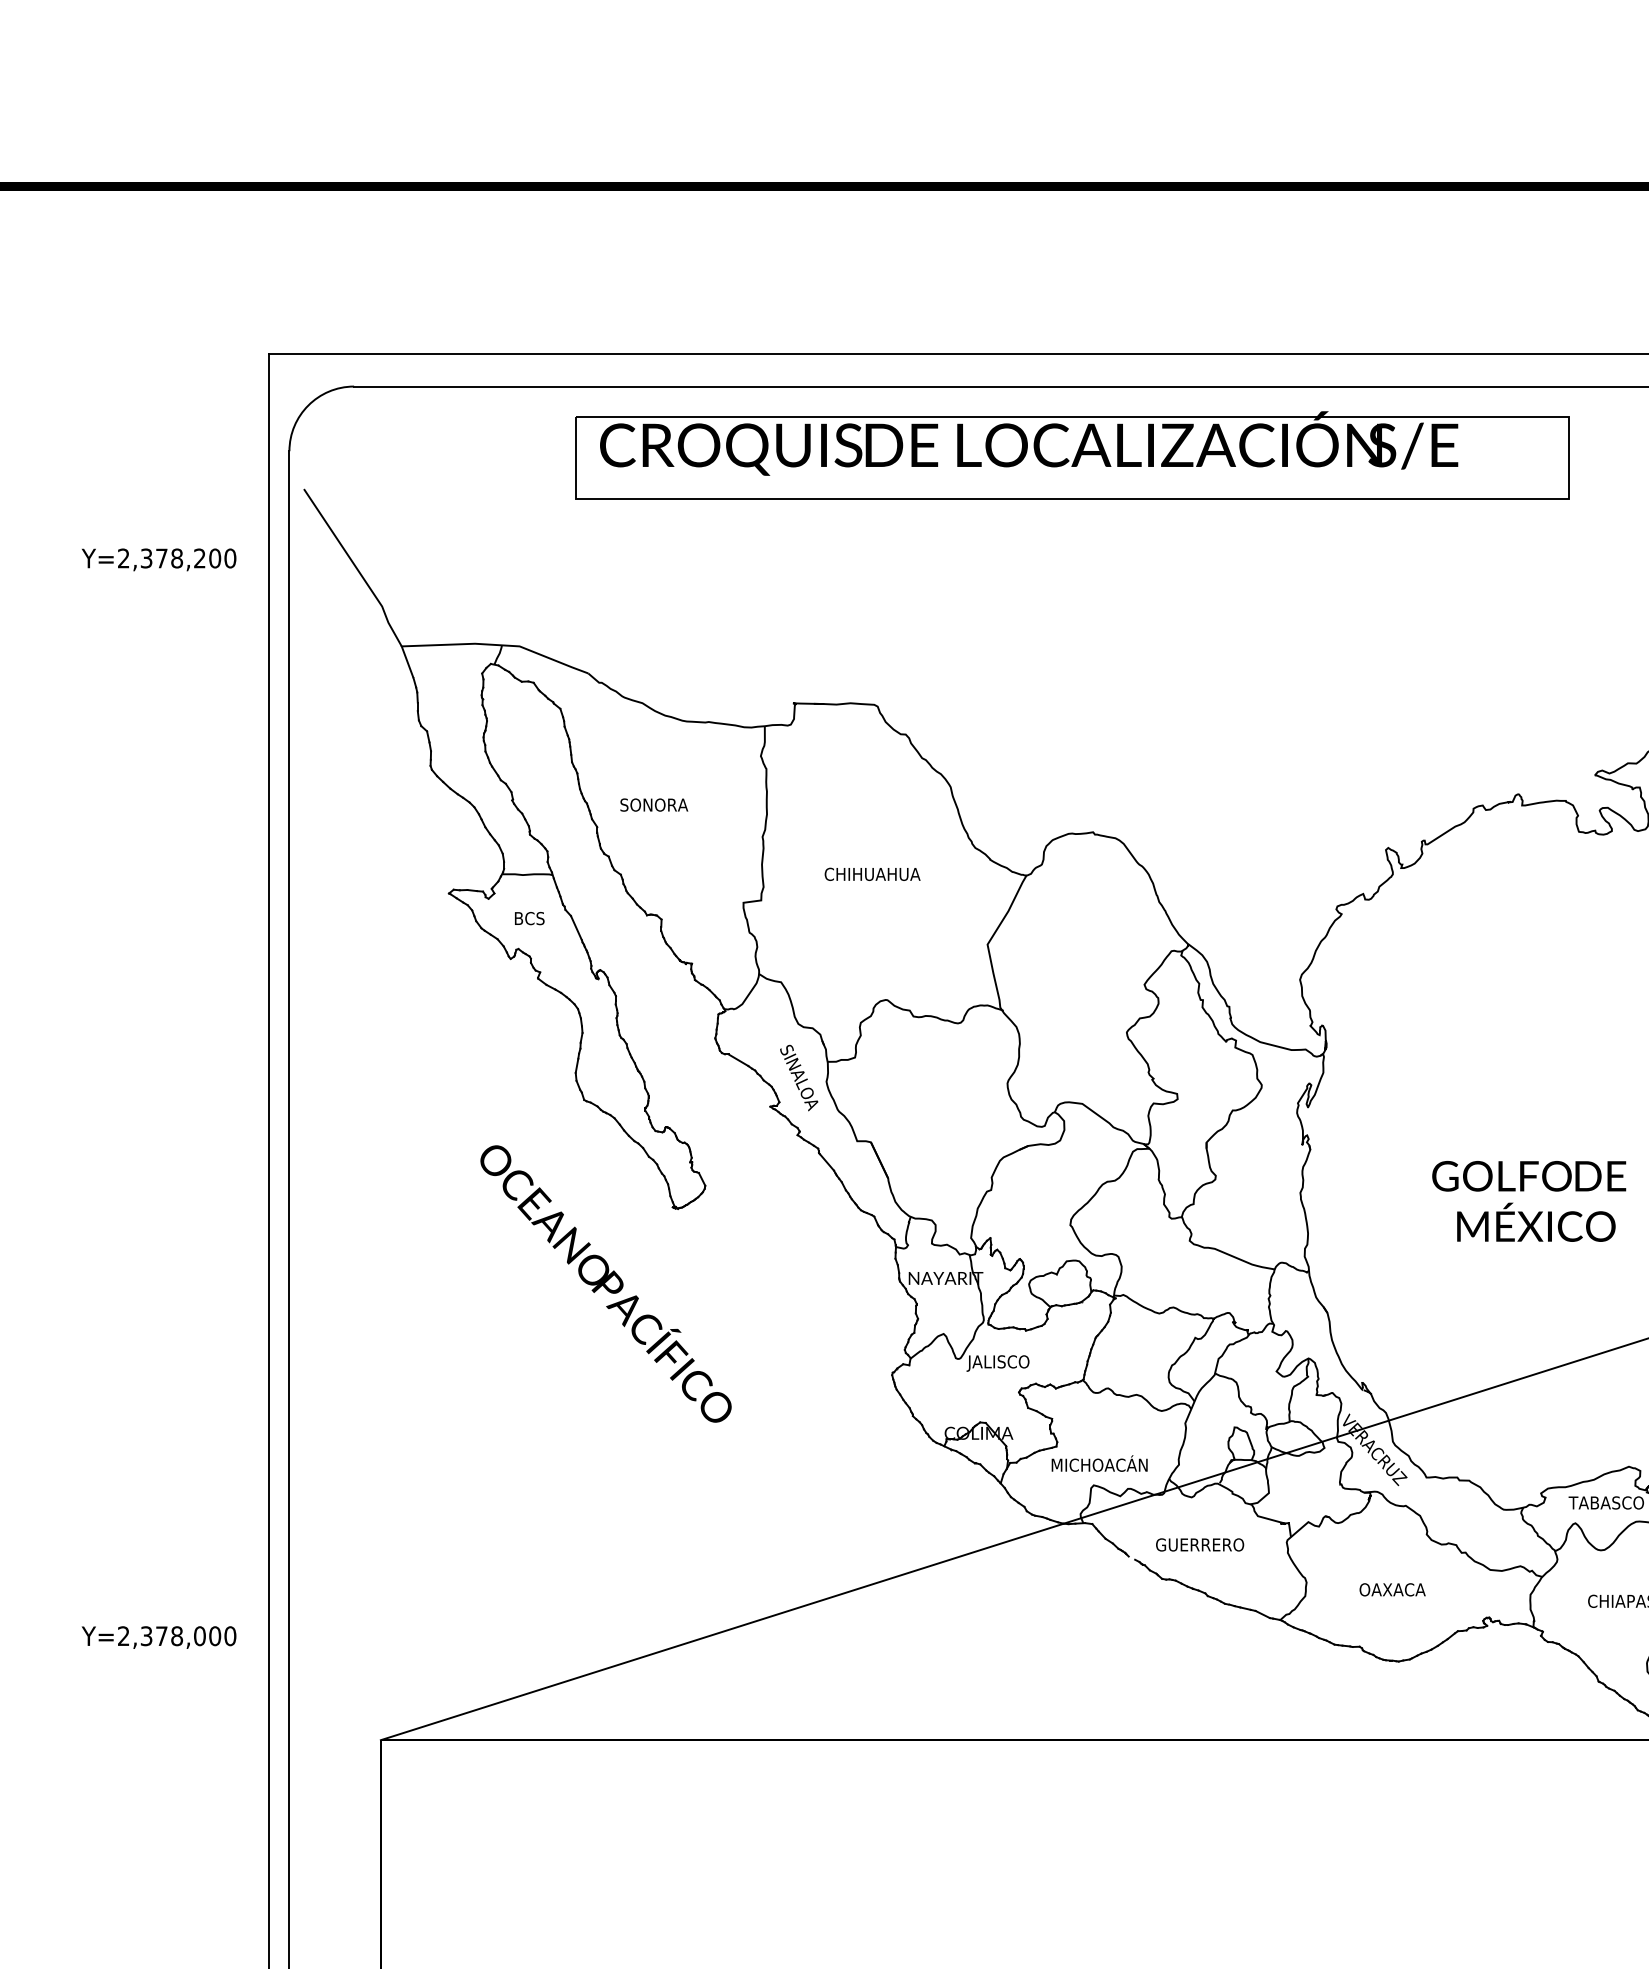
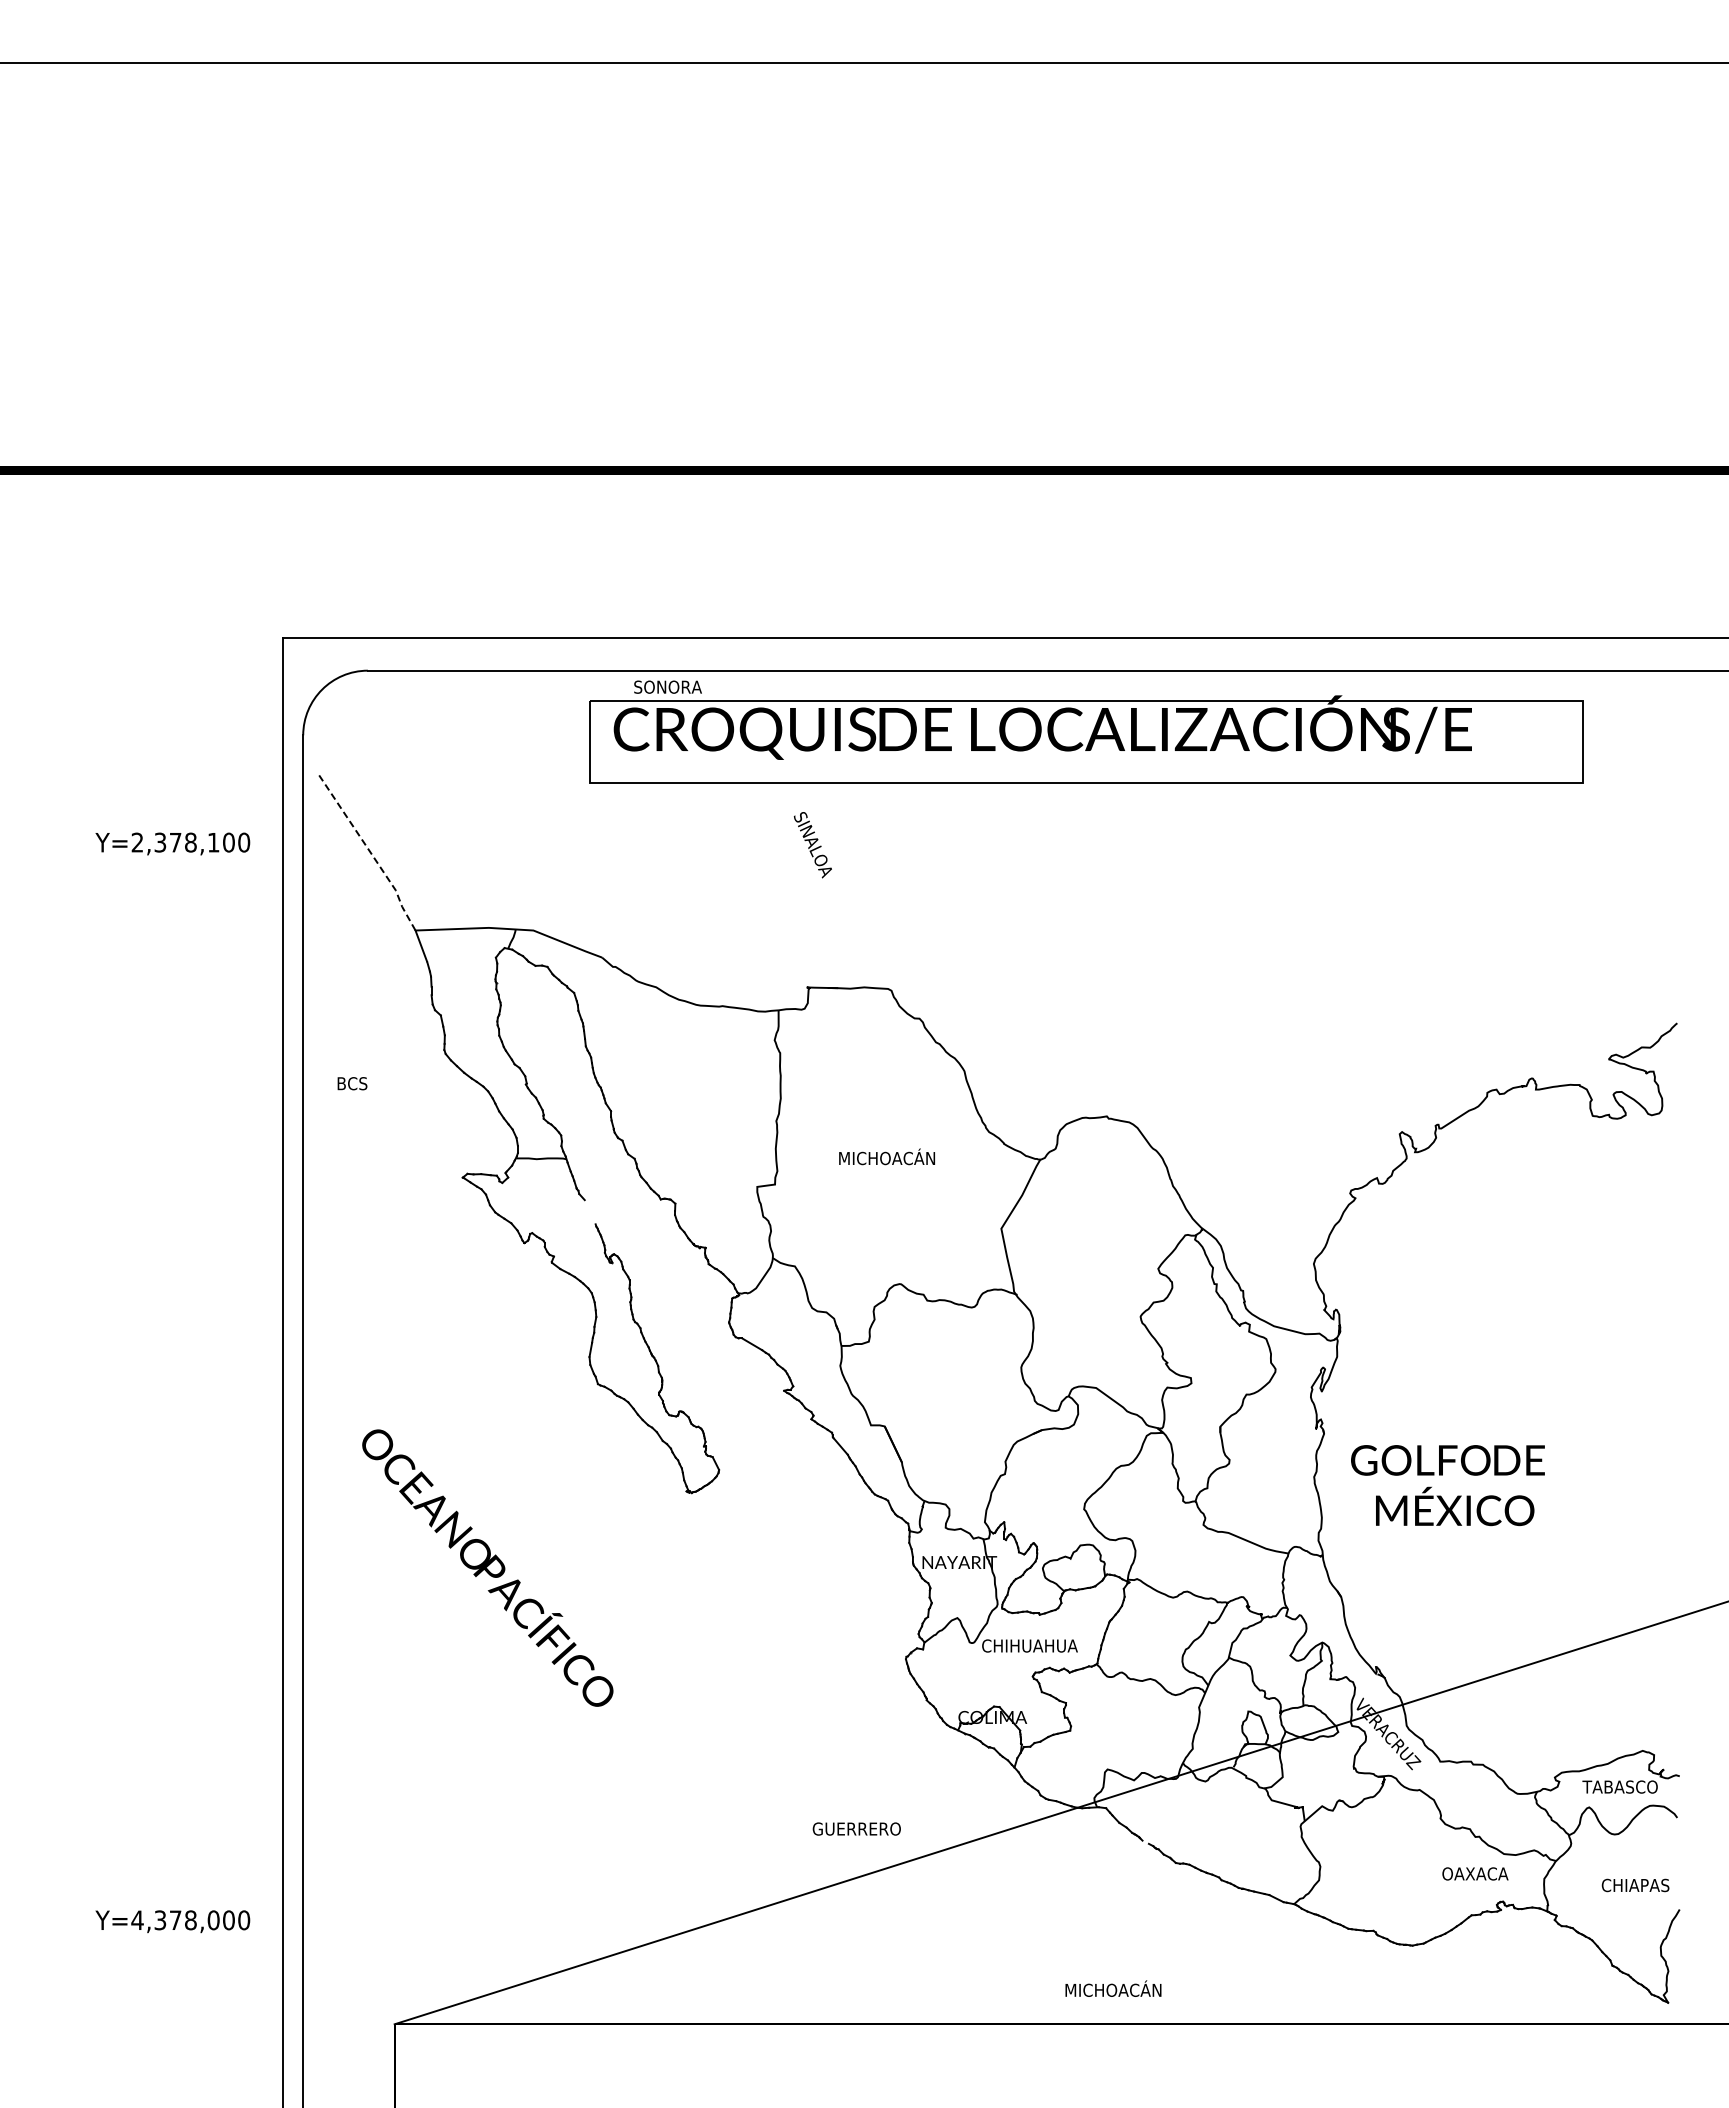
text: (199, 558) -> (213, 842), Y=2,378,200 -> Y=2,378,100
line: (356, 567) -> (370, 851), solid -> dashed
text: (653, 804) -> (667, 686), moved
text: (872, 872) -> (886, 1156), CHIHUAHUA -> MICHOACÁN
text: (529, 918) -> (352, 1083), moved
line: (575, 928) -> (589, 1212), removed
text: (798, 1078) -> (812, 845), moved
text: (1528, 1201) -> (1447, 1485), moved
text: (605, 1283) -> (487, 1567), moved
text: (1014, 1363) -> (1028, 1647), JALISCO -> CHIHUAHUA
text: (1099, 1463) -> (1113, 1988), moved
text: (1199, 1544) -> (856, 1828), moved
text: (1392, 1589) -> (1475, 1873), moved
text: (123, 1635) -> (137, 1919), Y=2,378,000 -> Y=4,378,000

